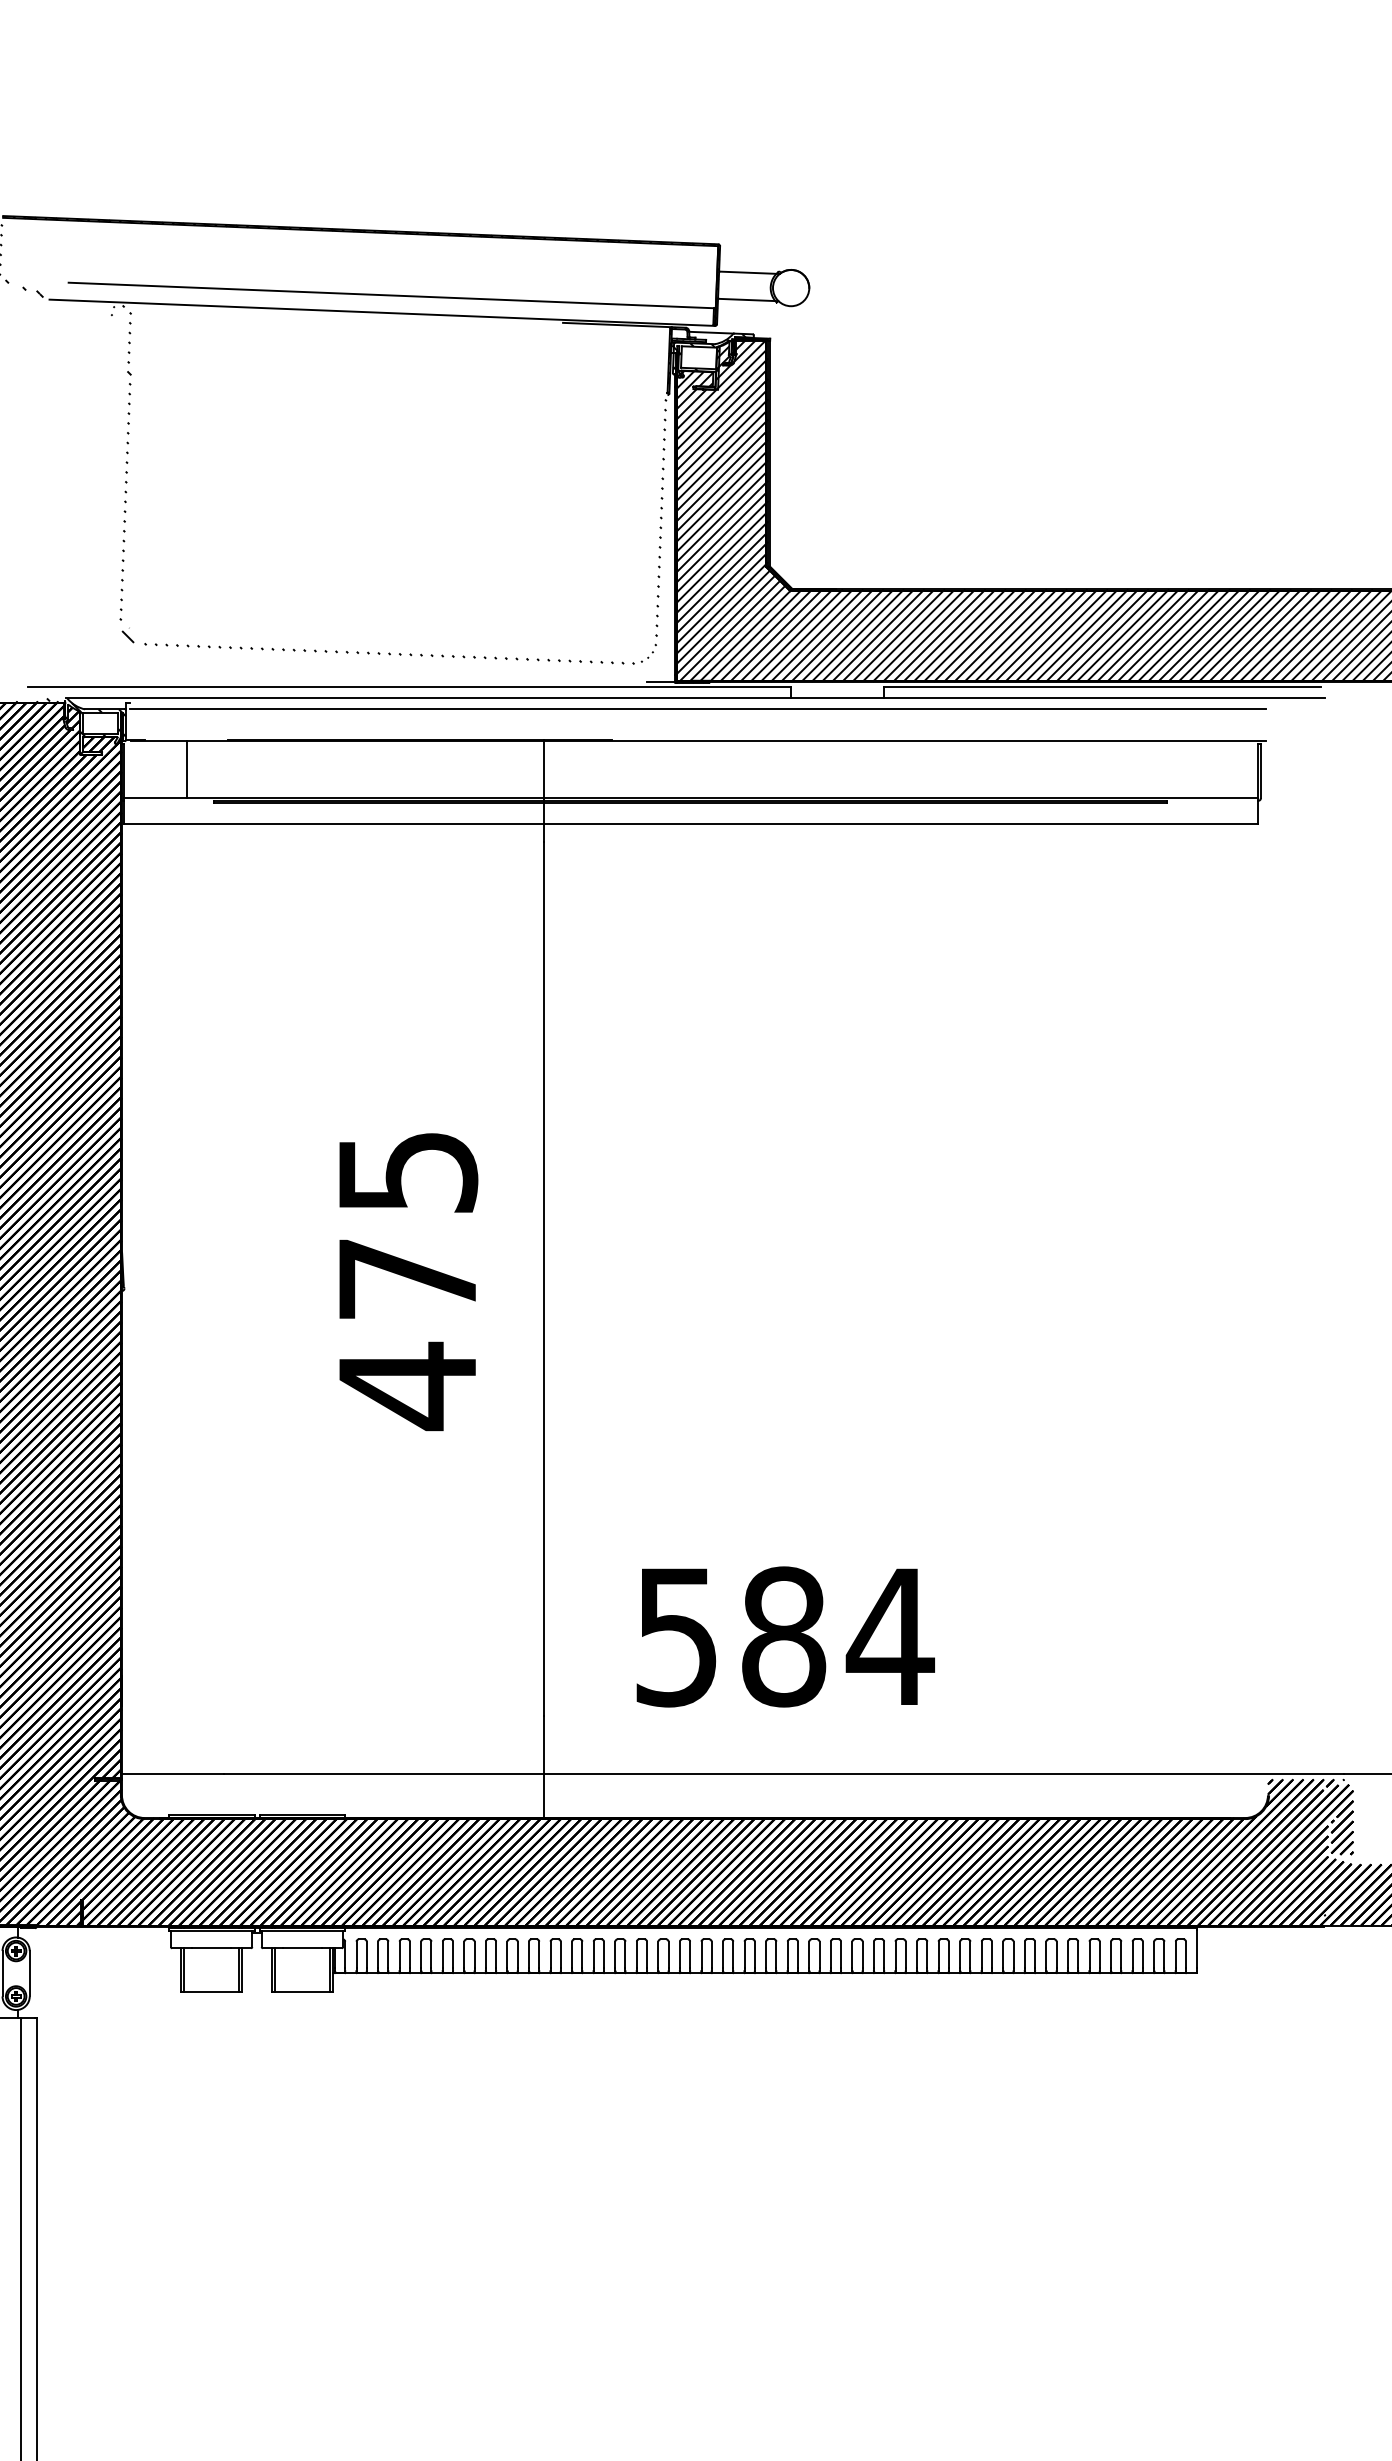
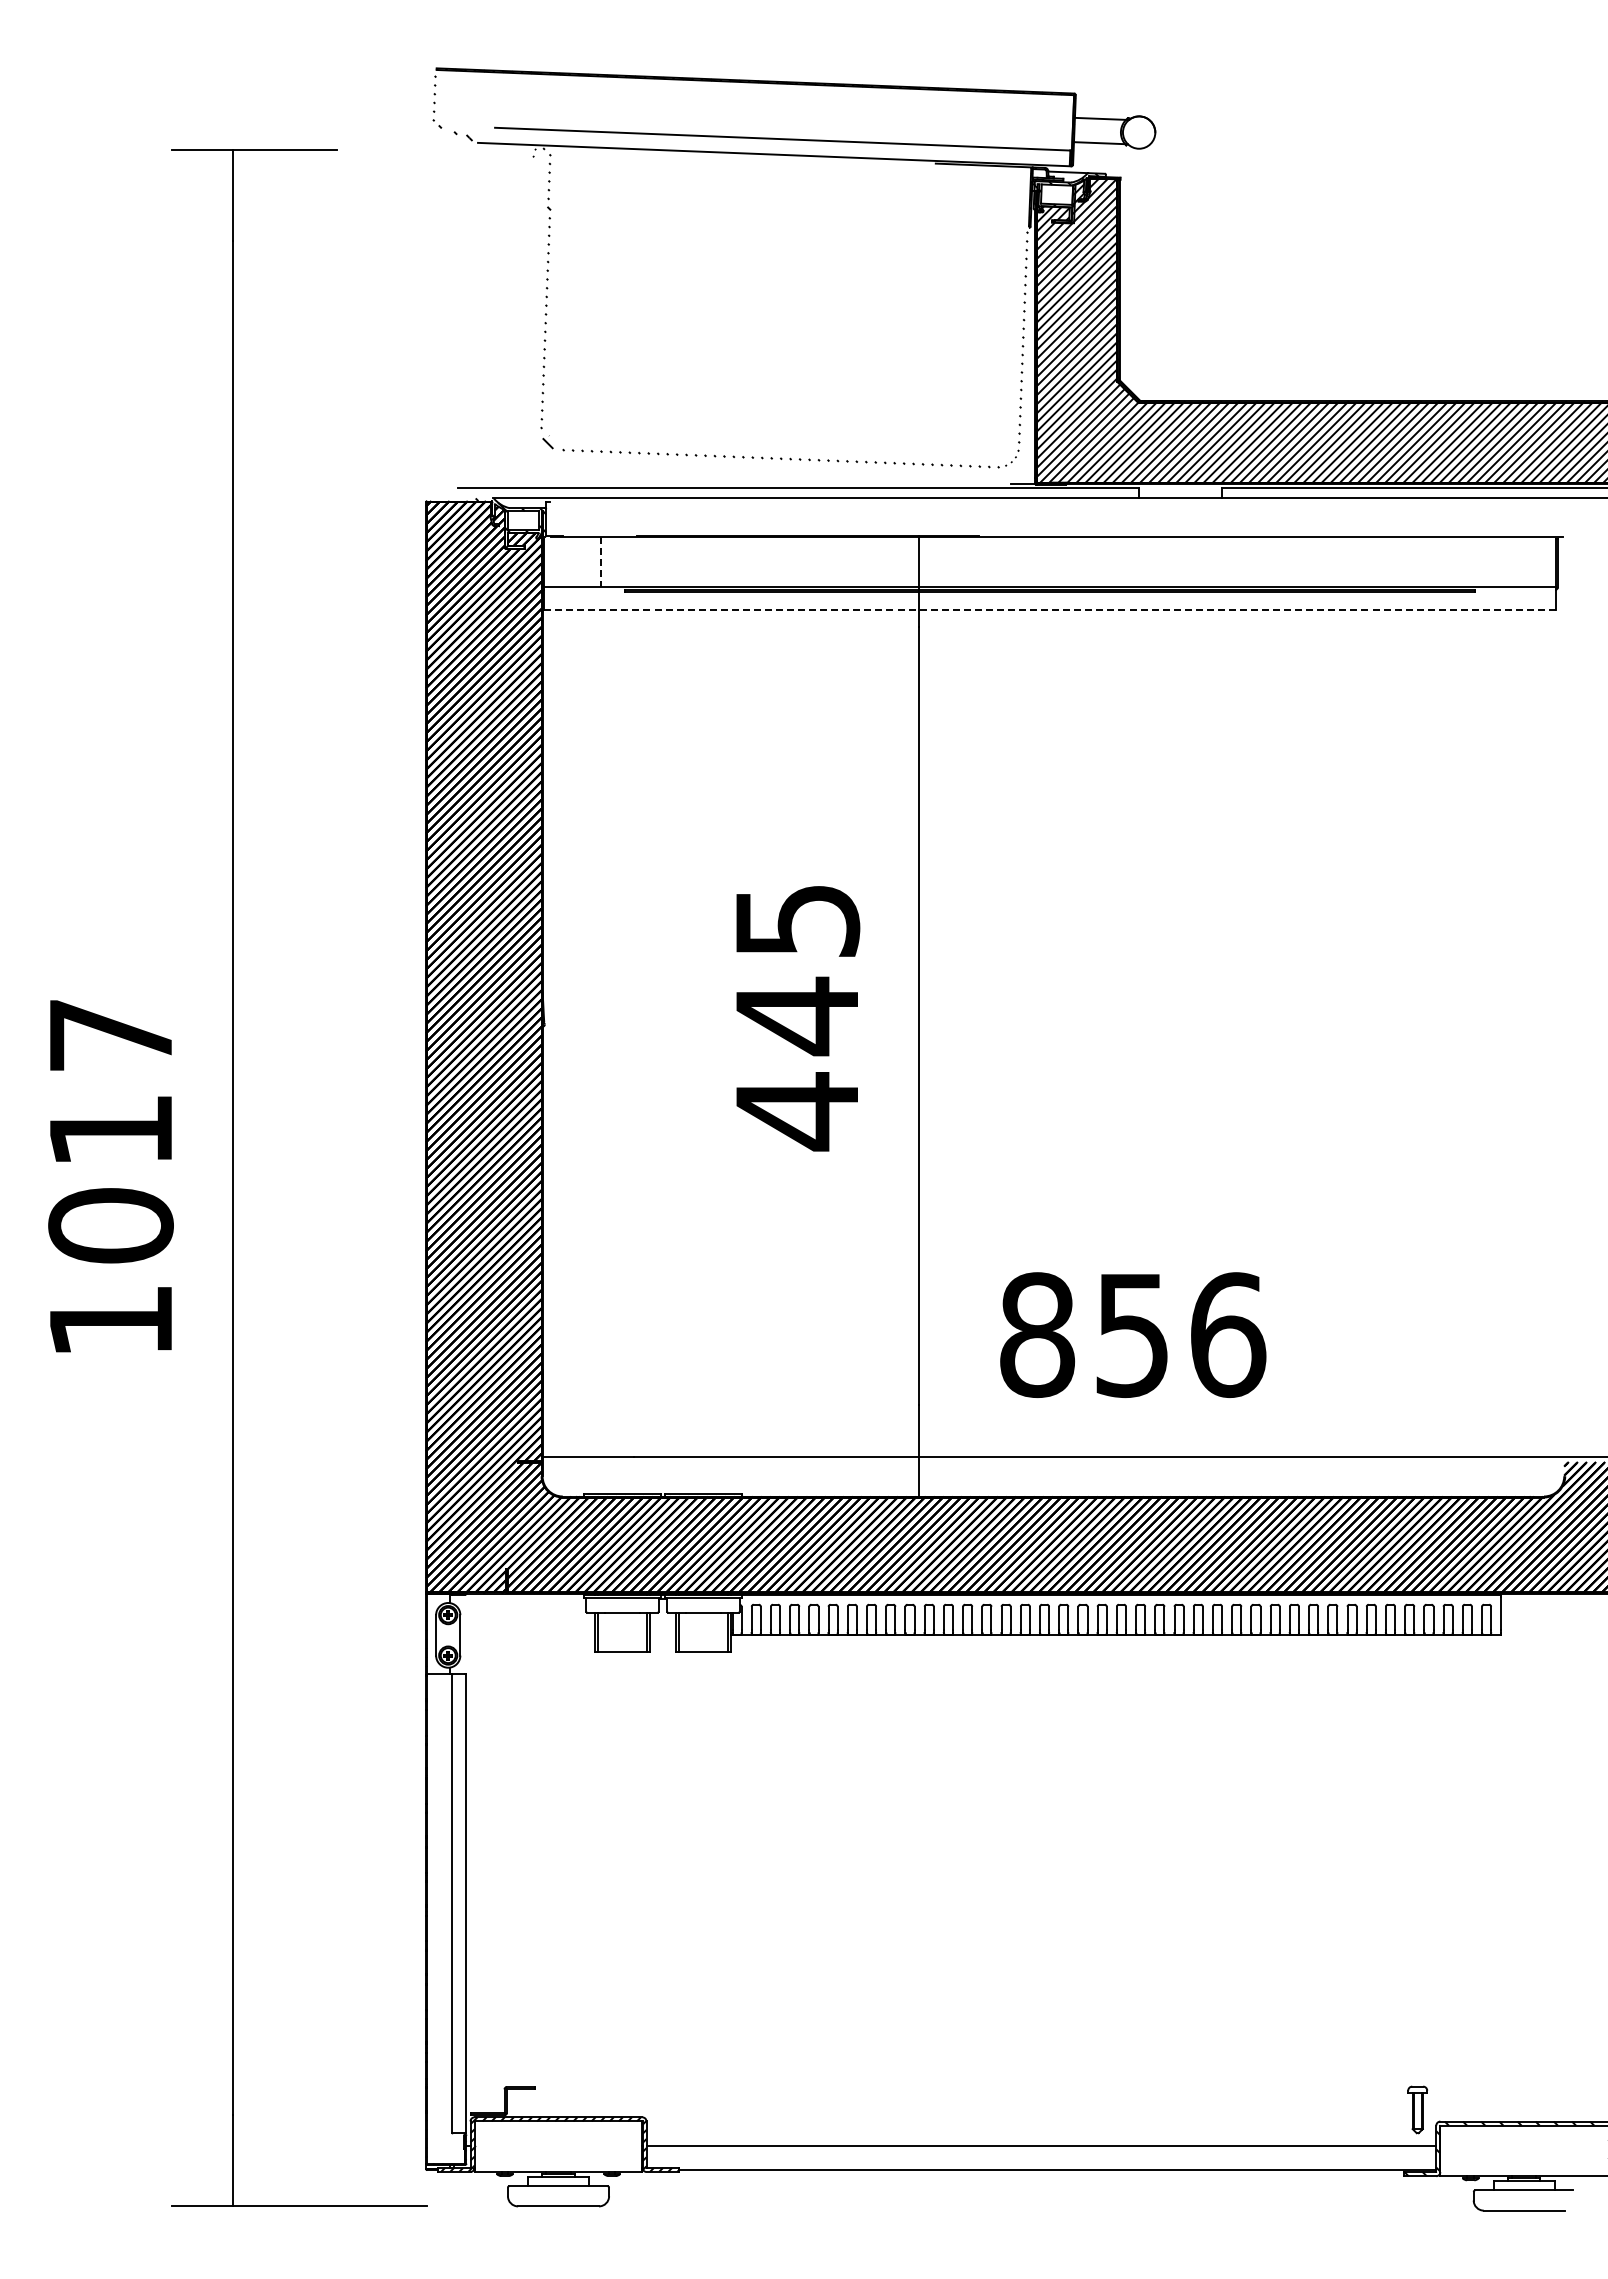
line: (697, 709) -> (1055, 508), removed
line: (186, 770) -> (600, 562), solid -> dashed
line: (690, 824) -> (1049, 610), solid -> dashed
text: (406, 1279) -> (796, 1016), 475 -> 445
text: (784, 1637) -> (1133, 1335), 584 -> 856

